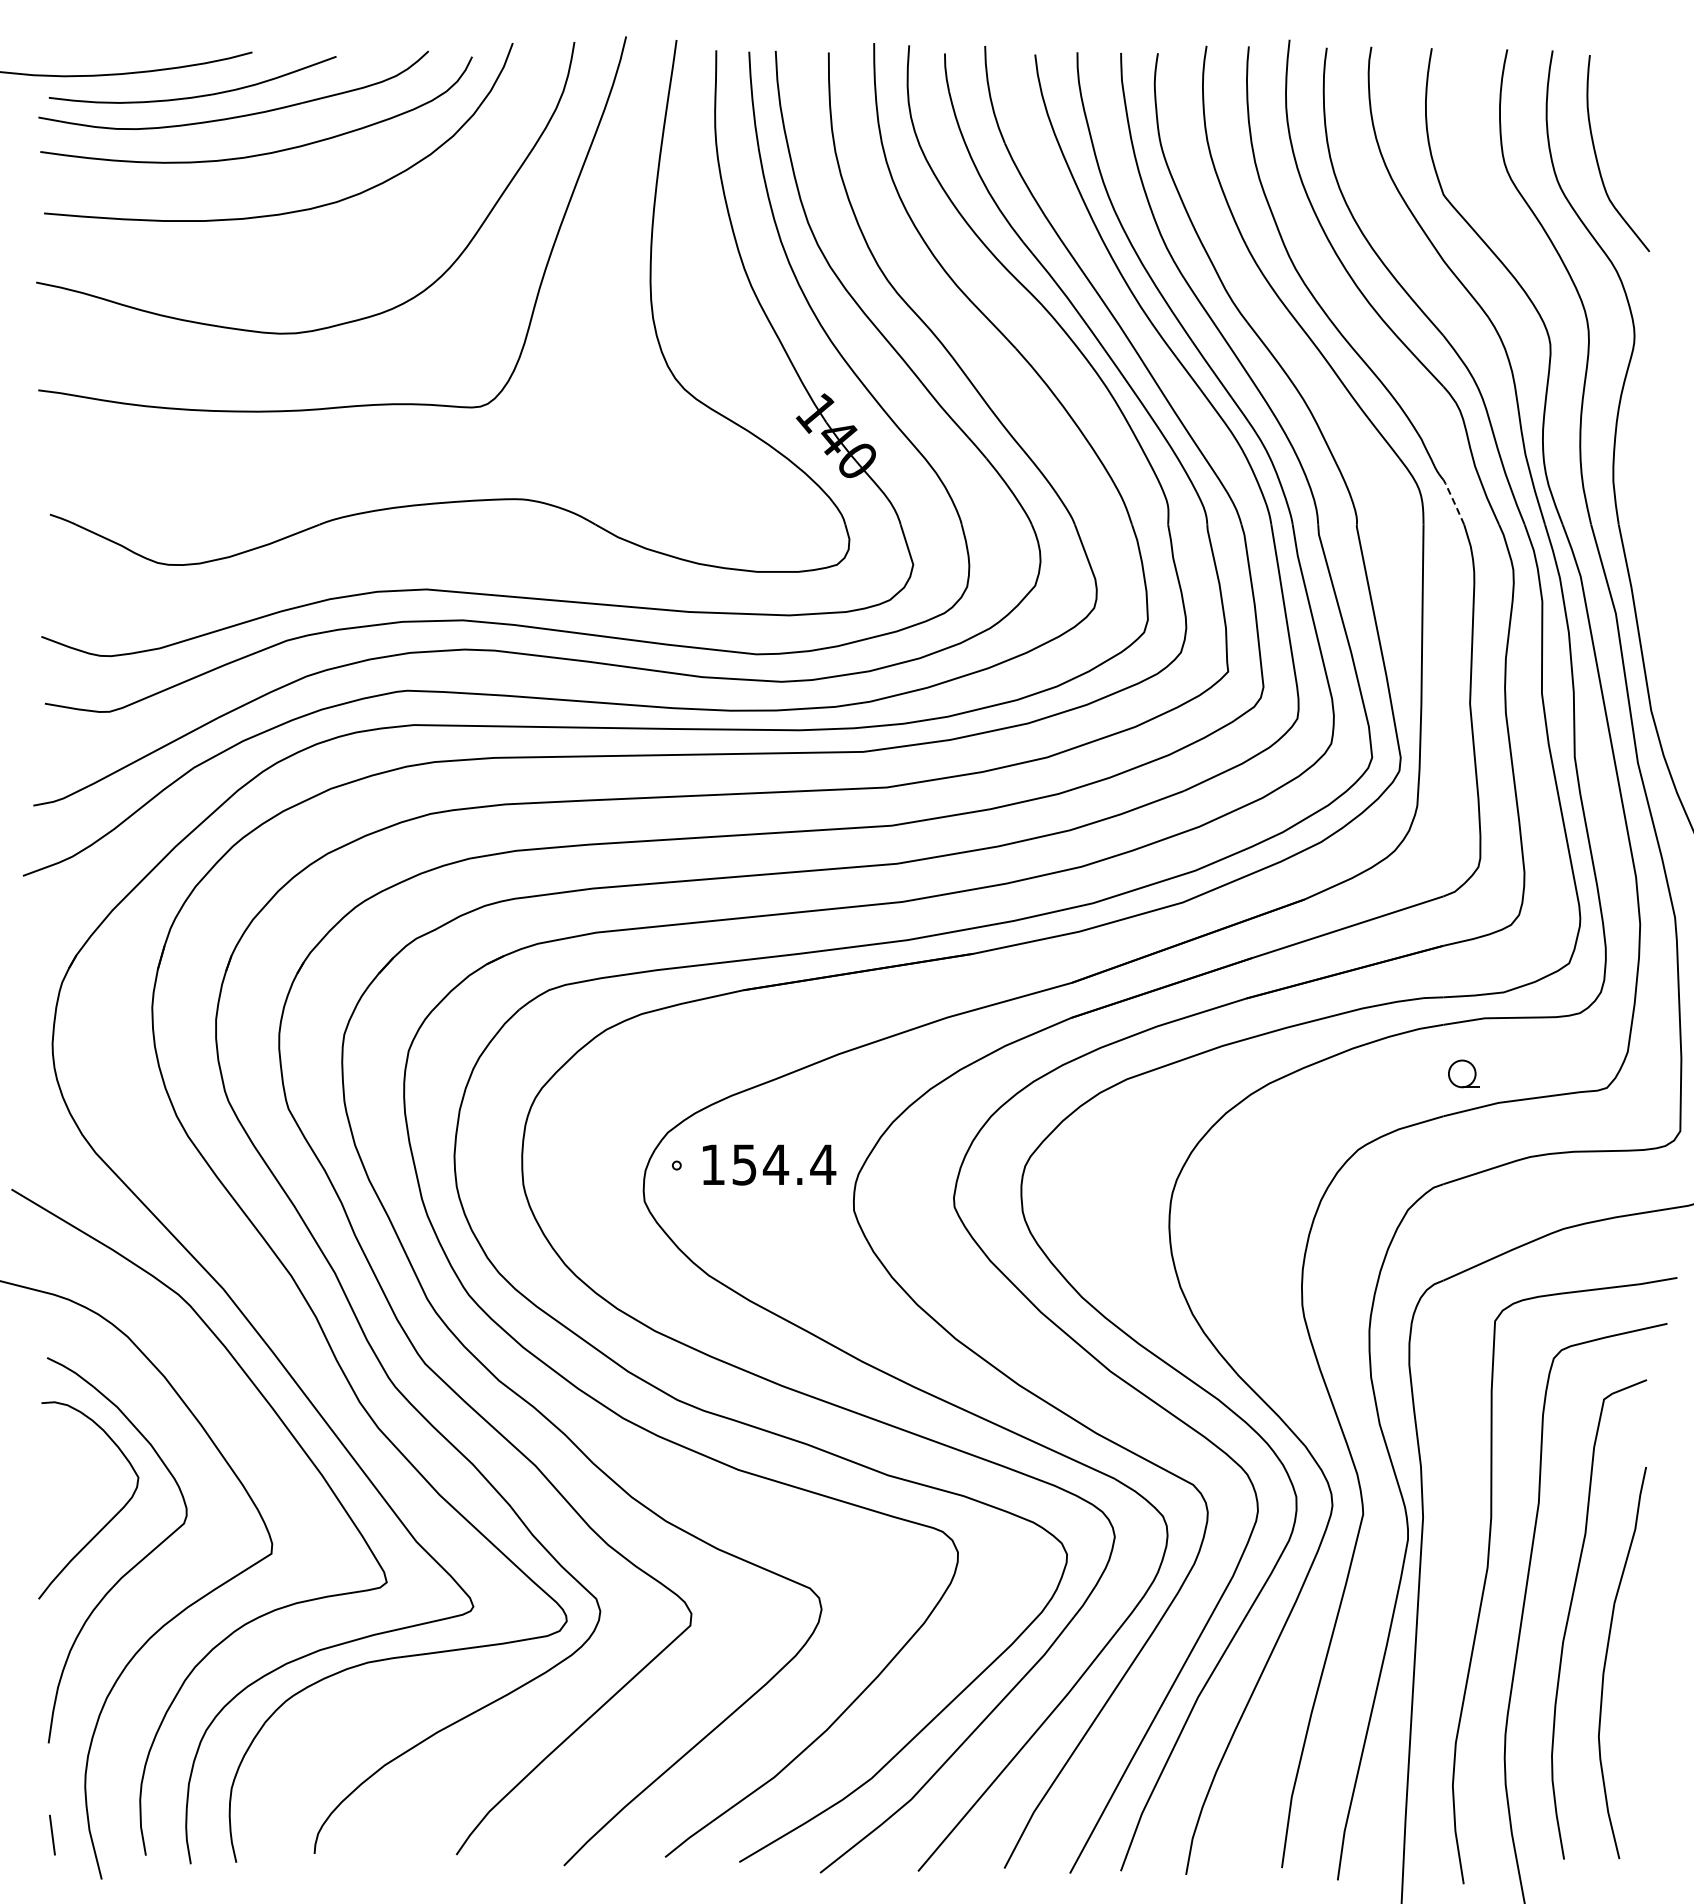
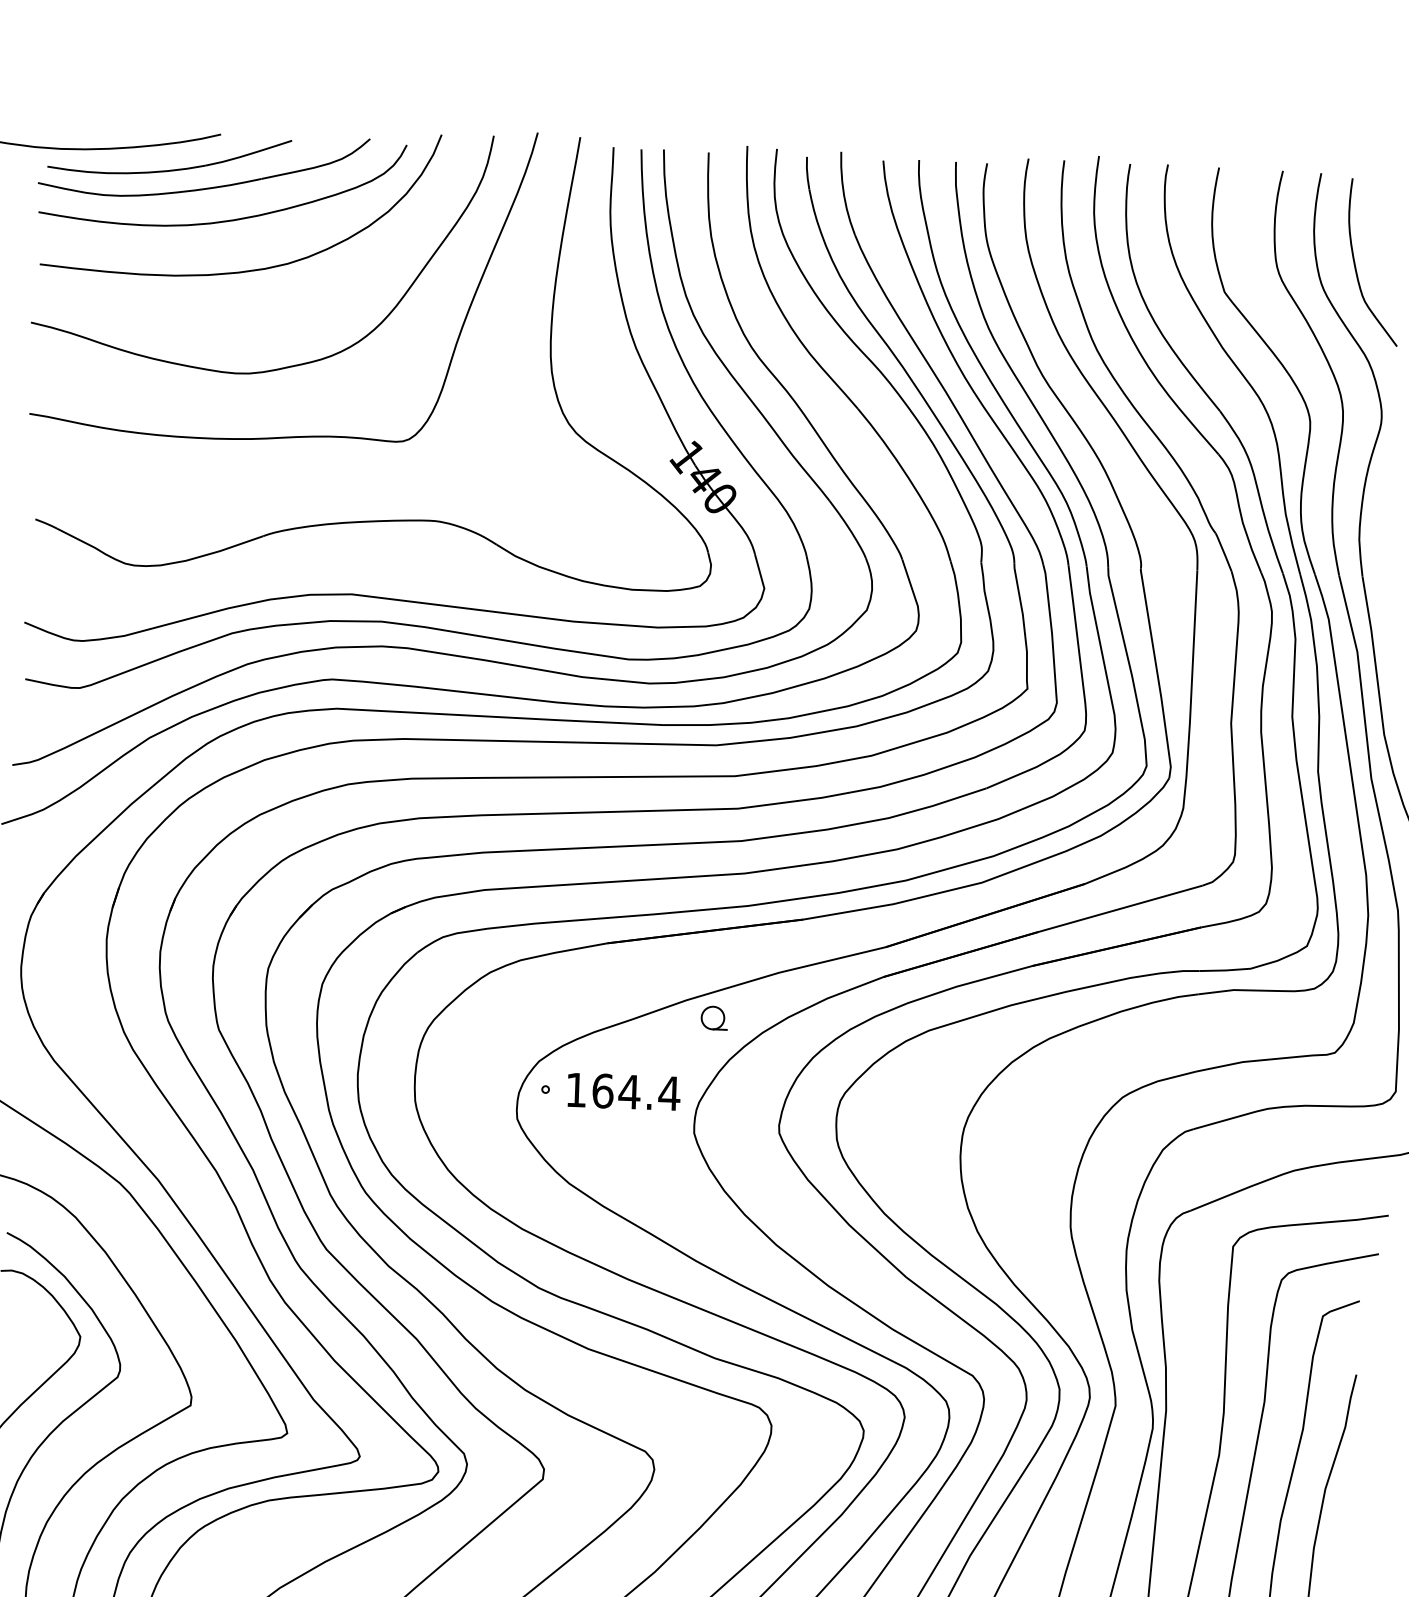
line: (1453, 501) -> (1223, 551), dashed -> solid
part: (1463, 1073) -> (714, 1017), moved
text: (744, 1164) -> (602, 1090), 154.4 -> 164.4

